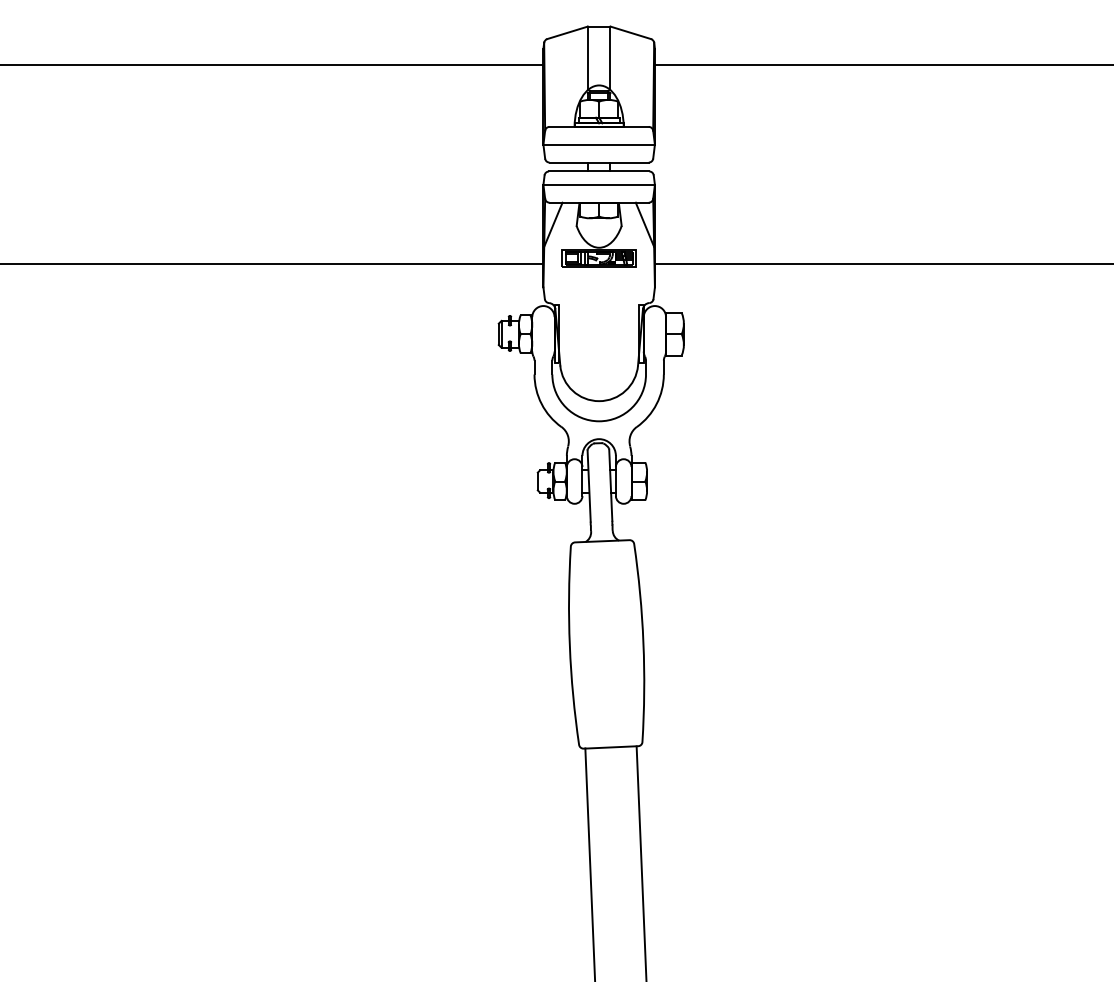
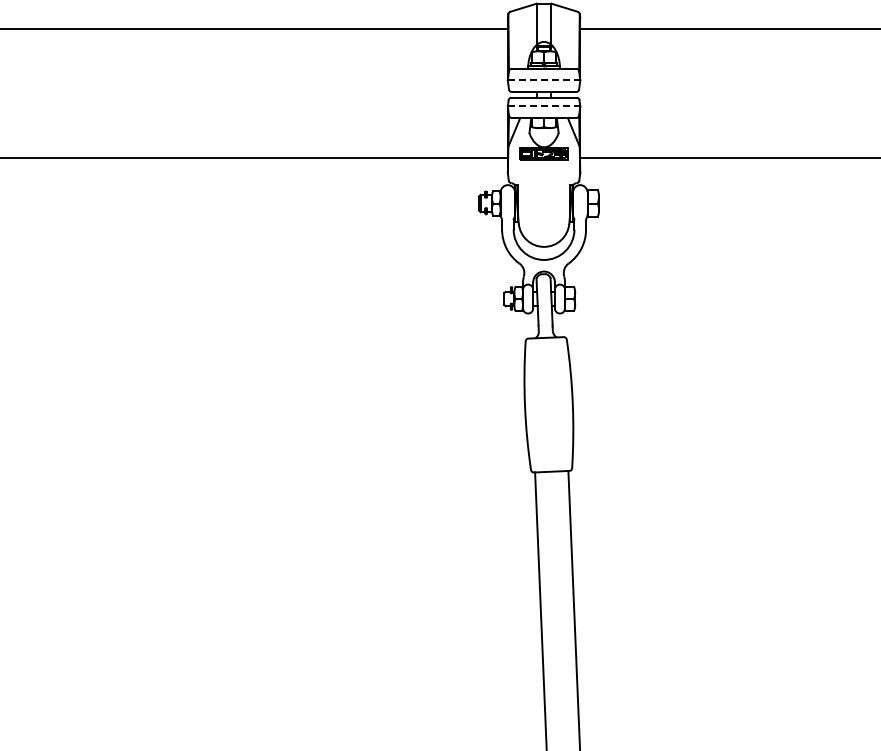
line: (599, 144) -> (544, 80), solid -> dashed
line: (599, 184) -> (544, 106), solid -> dashed

